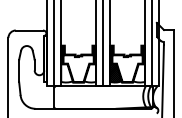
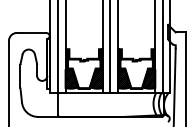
hatch: (66, 72) -> (71, 78), added
hatch: (90, 72) -> (96, 78), added
hatch: (139, 72) -> (149, 78), added

